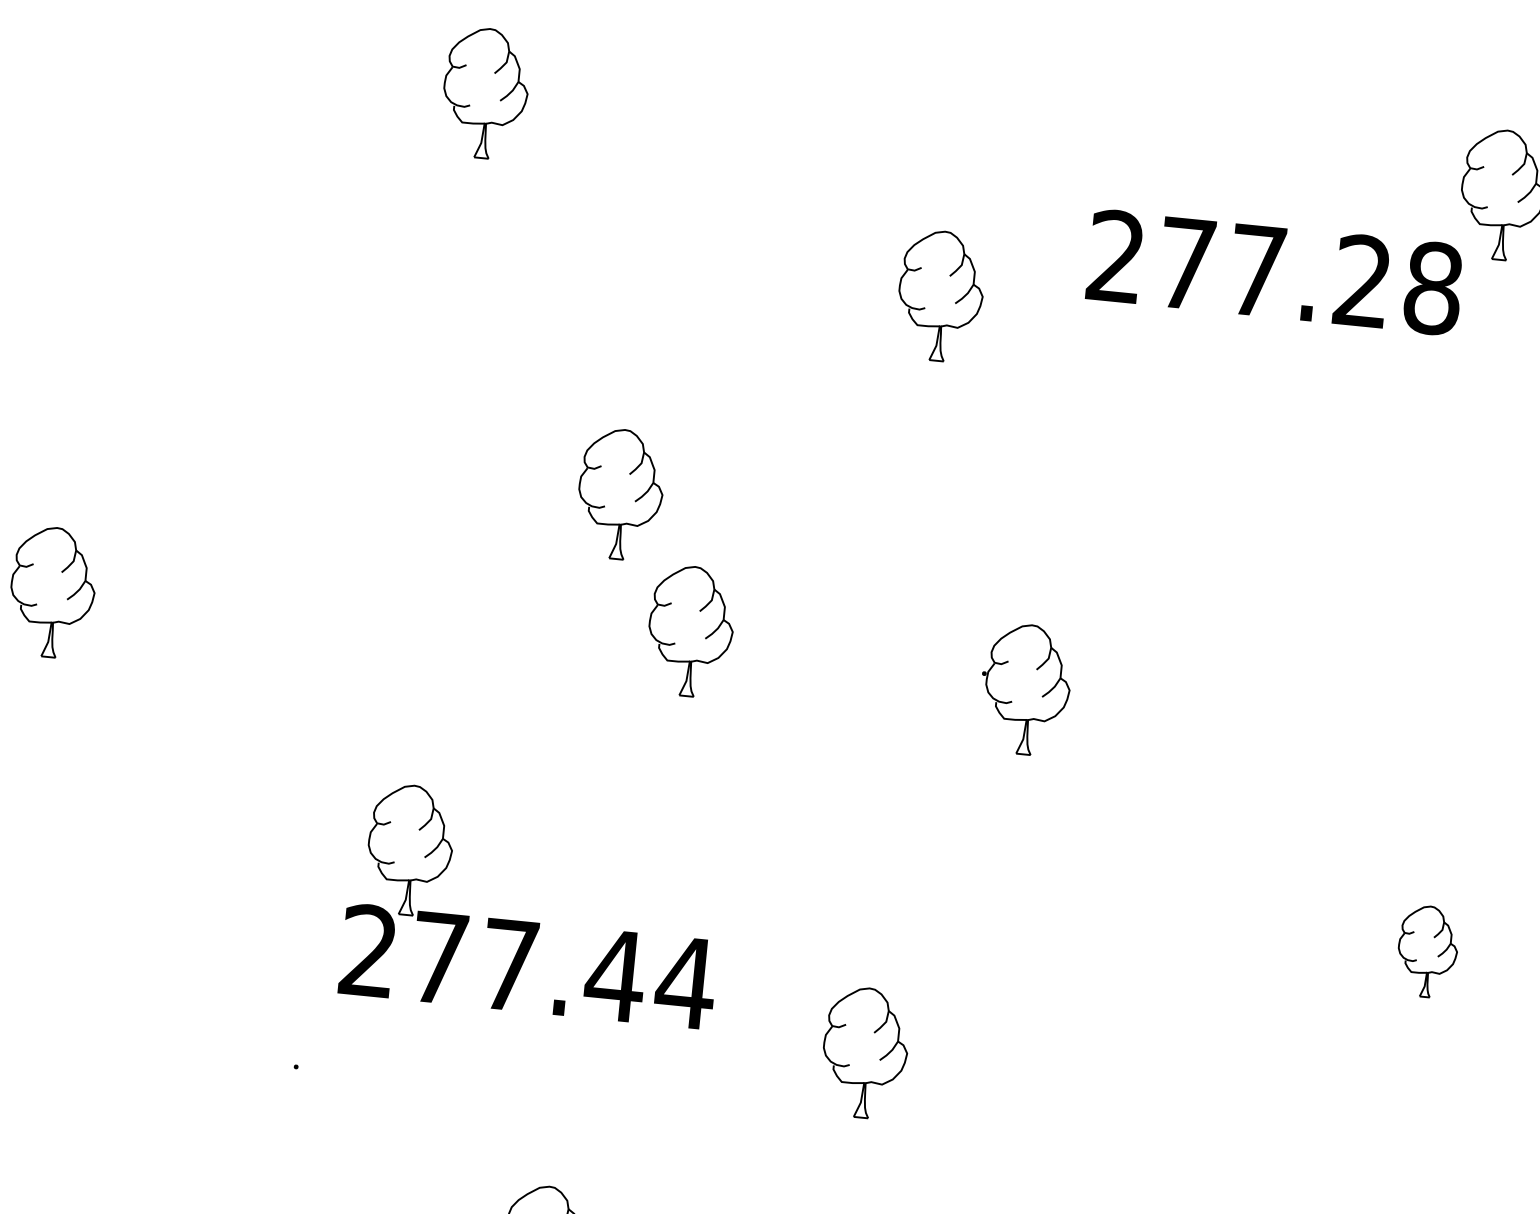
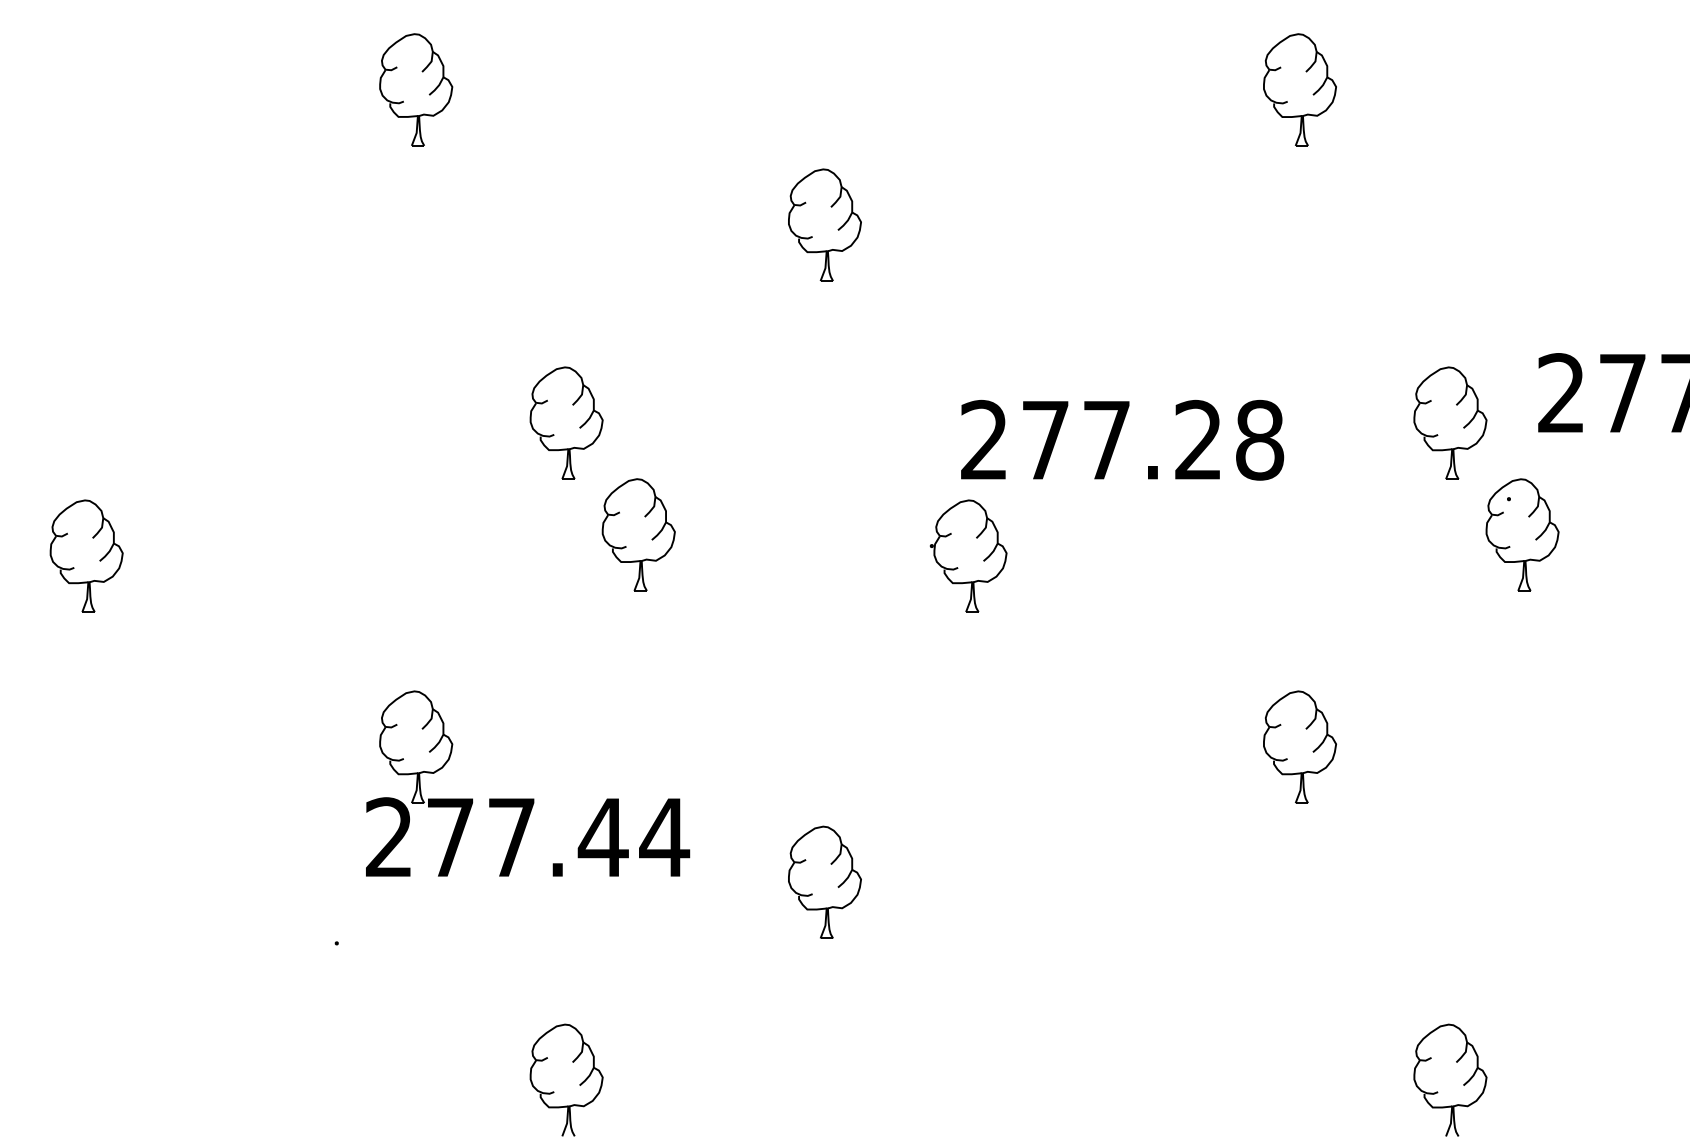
text: (1275, 272) -> (1122, 440), moved
part: (1025, 688) -> (968, 555), moved
part: (1427, 950) -> (1299, 746), size x1.43

